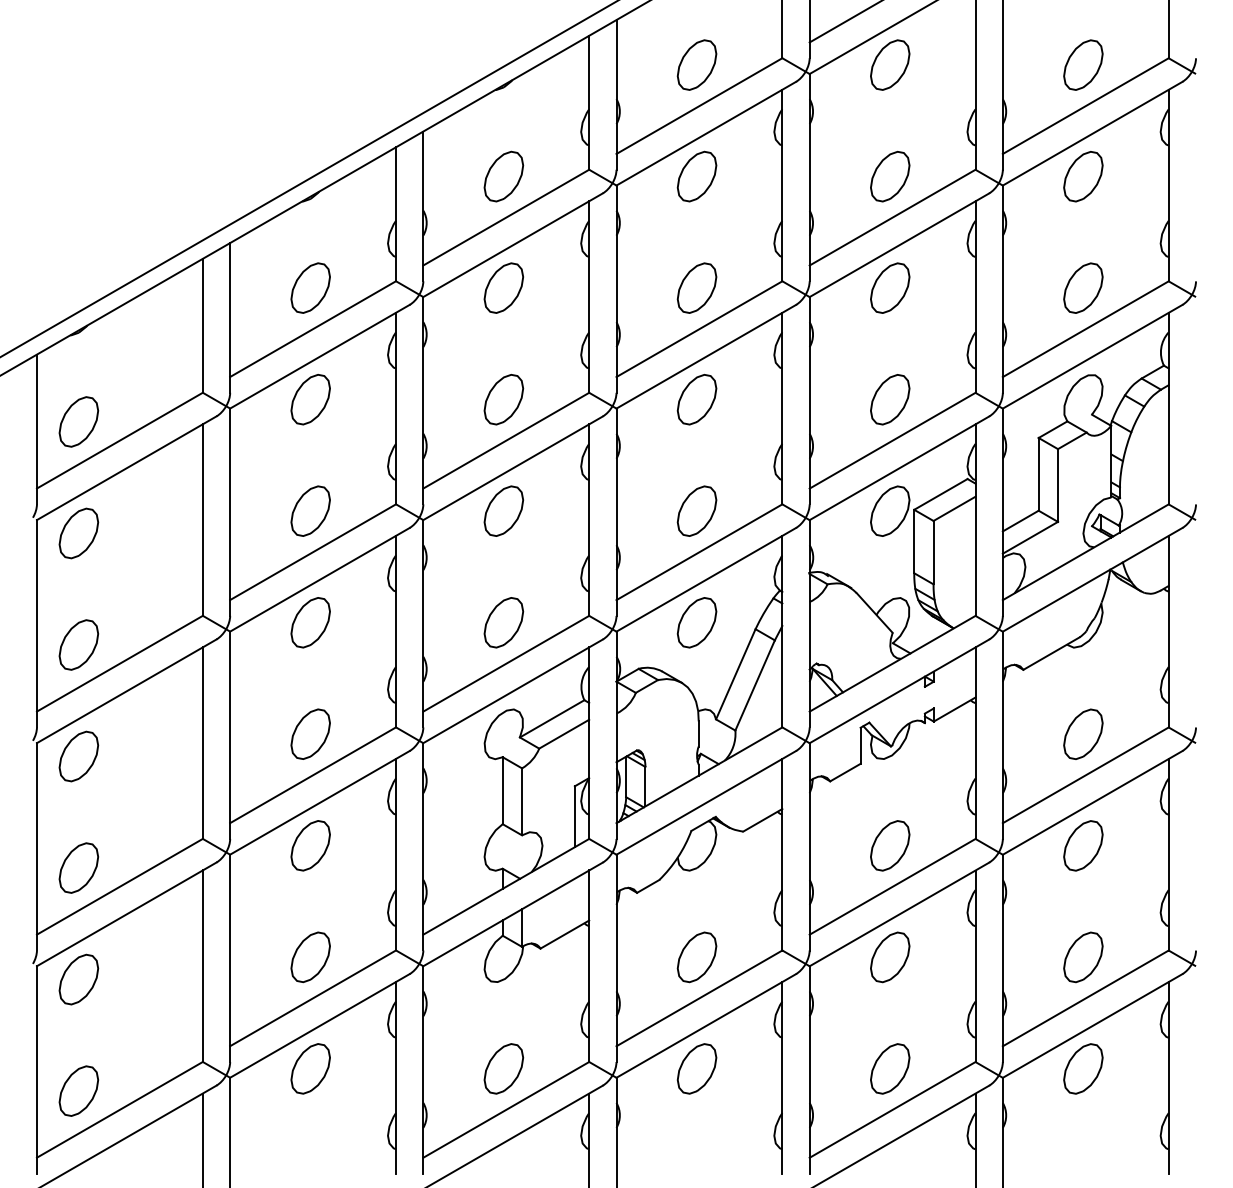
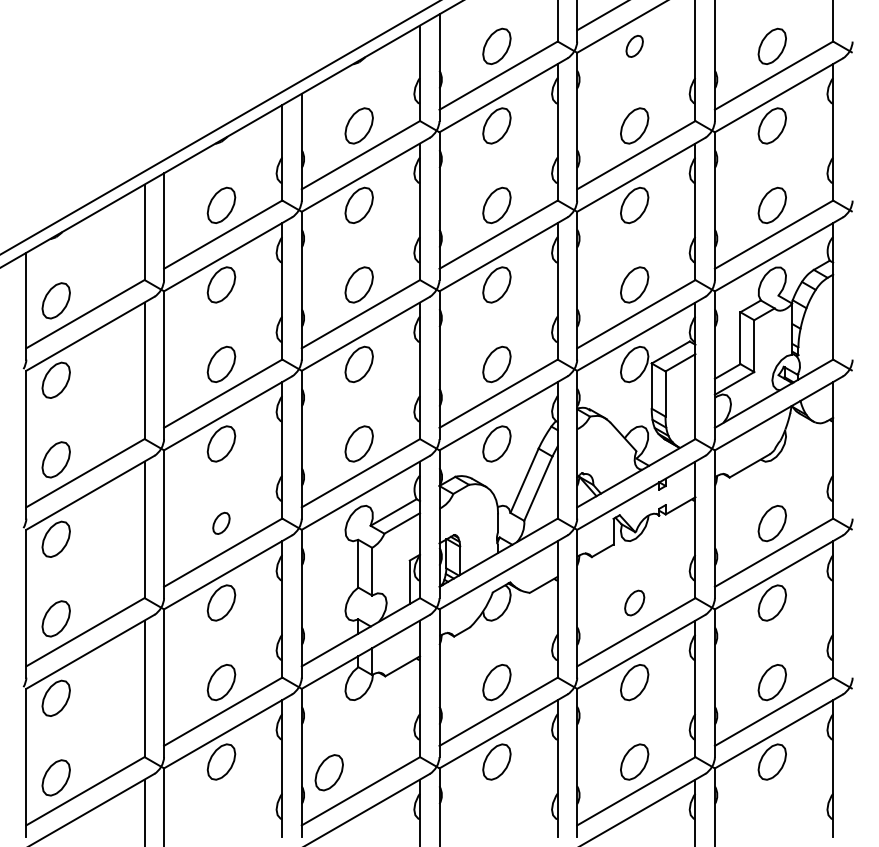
part: (890, 64) -> (634, 46), size x0.6
part: (310, 733) -> (221, 522), size x0.6
part: (890, 845) -> (634, 602), size x0.7
part: (503, 1068) -> (329, 772), moved

